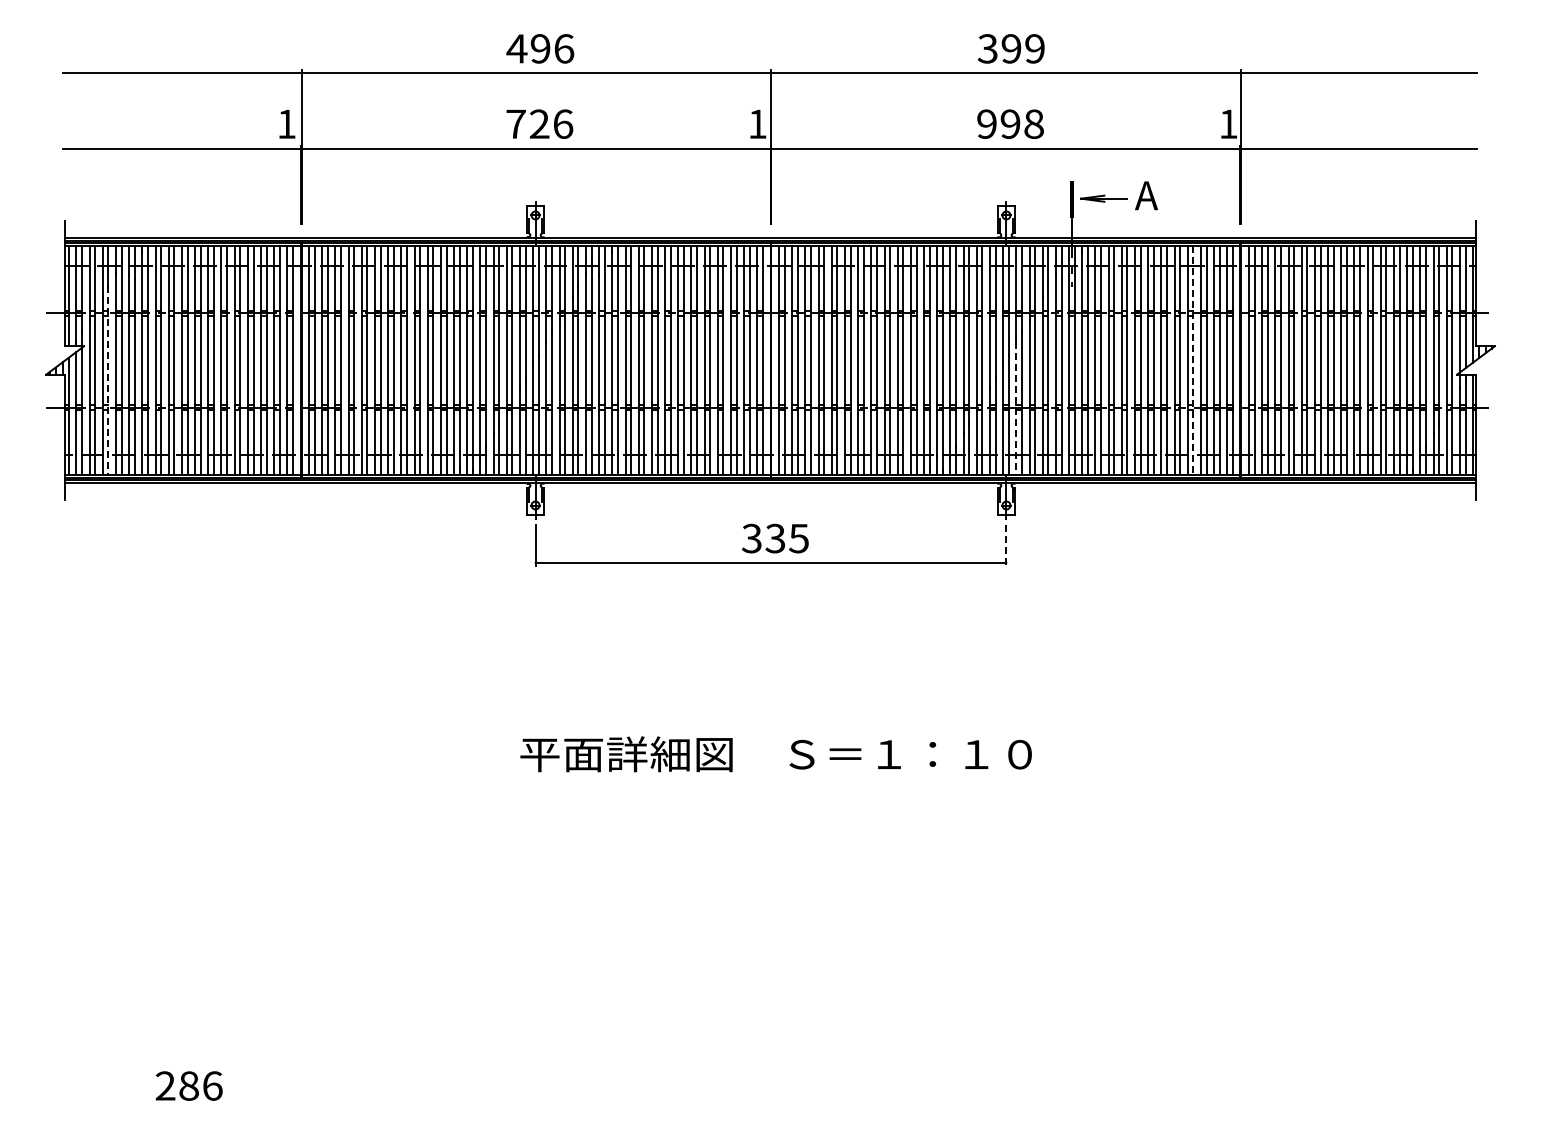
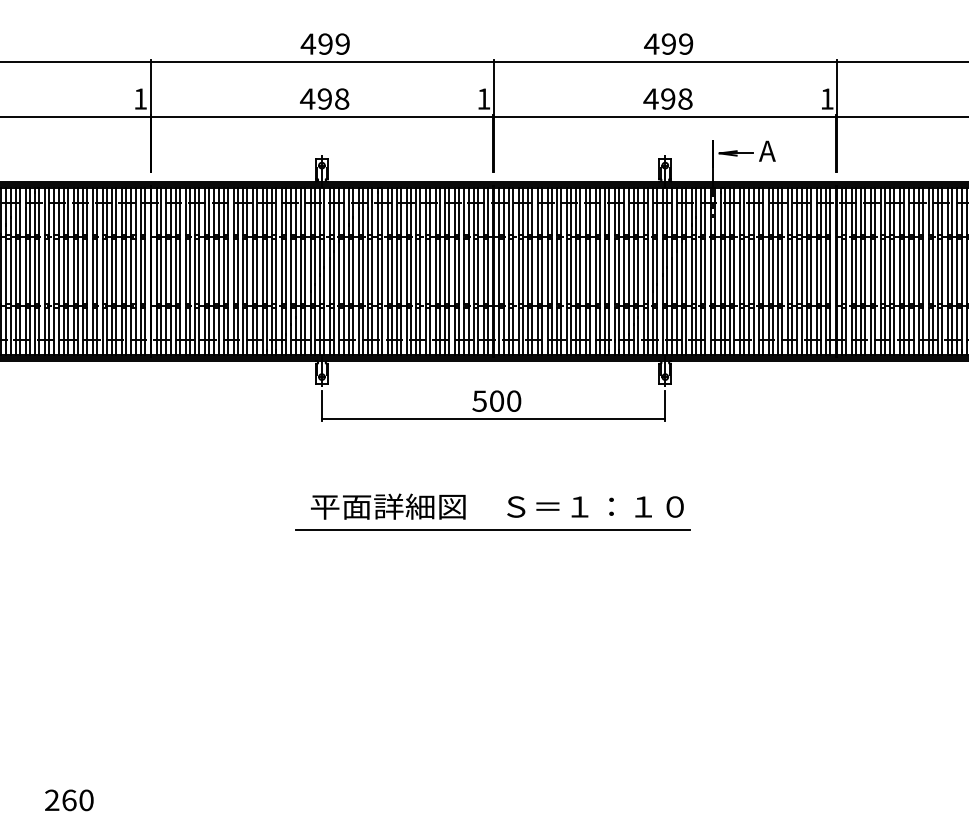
text: (564, 48) -> (343, 43), 496 -> 499
text: (987, 48) -> (651, 43), 399 -> 499
text: (539, 123) -> (324, 98), 726 -> 498
text: (986, 123) -> (650, 98), 998 -> 498
line: (1193, 360) -> (801, 271), dashed -> solid
line: (108, 380) -> (10, 285), dashed -> solid
line: (1016, 408) -> (672, 306), dashed -> solid
text: (775, 538) -> (496, 401), 335 -> 500
line: (1006, 545) -> (665, 406), dashed -> solid
line: (769, 715) -> (492, 530), added
text: (775, 754) -> (496, 506), moved
text: (200, 1085) -> (77, 799), 286 -> 260

